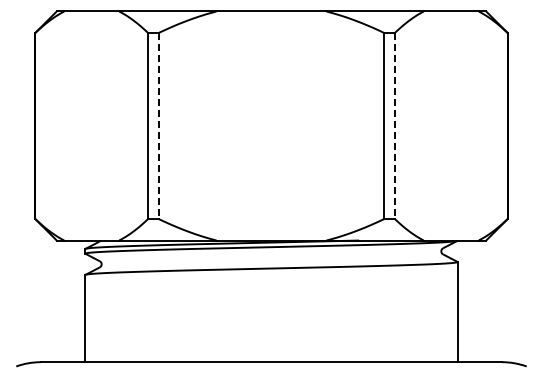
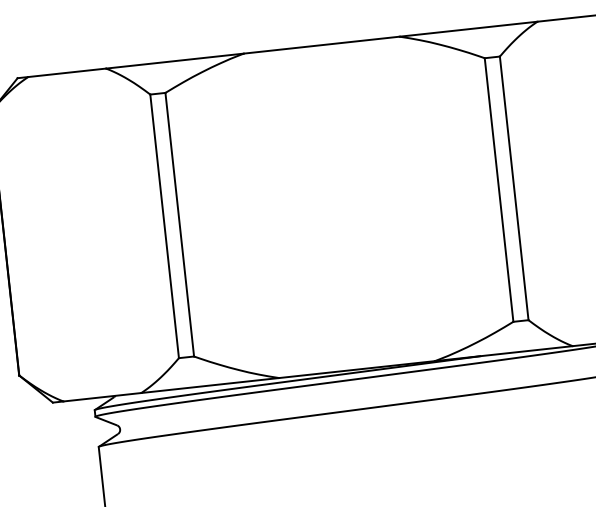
line: (158, 126) -> (179, 225), dashed -> solid
line: (394, 126) -> (513, 189), dashed -> solid

